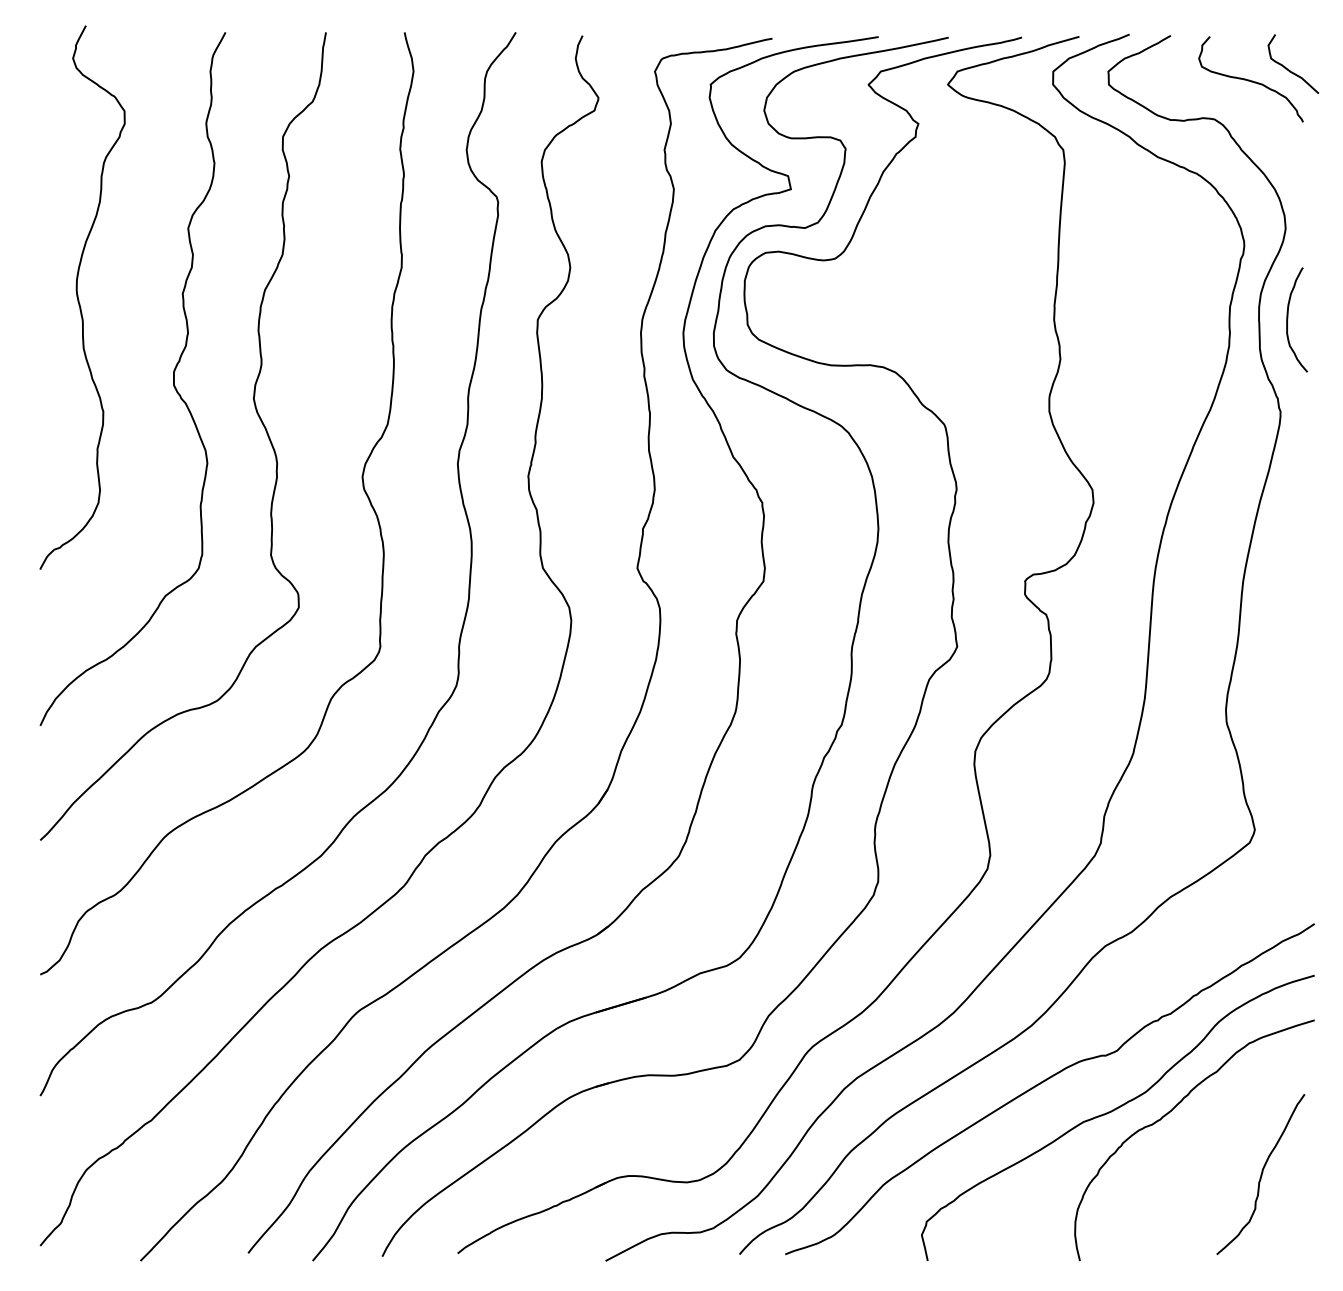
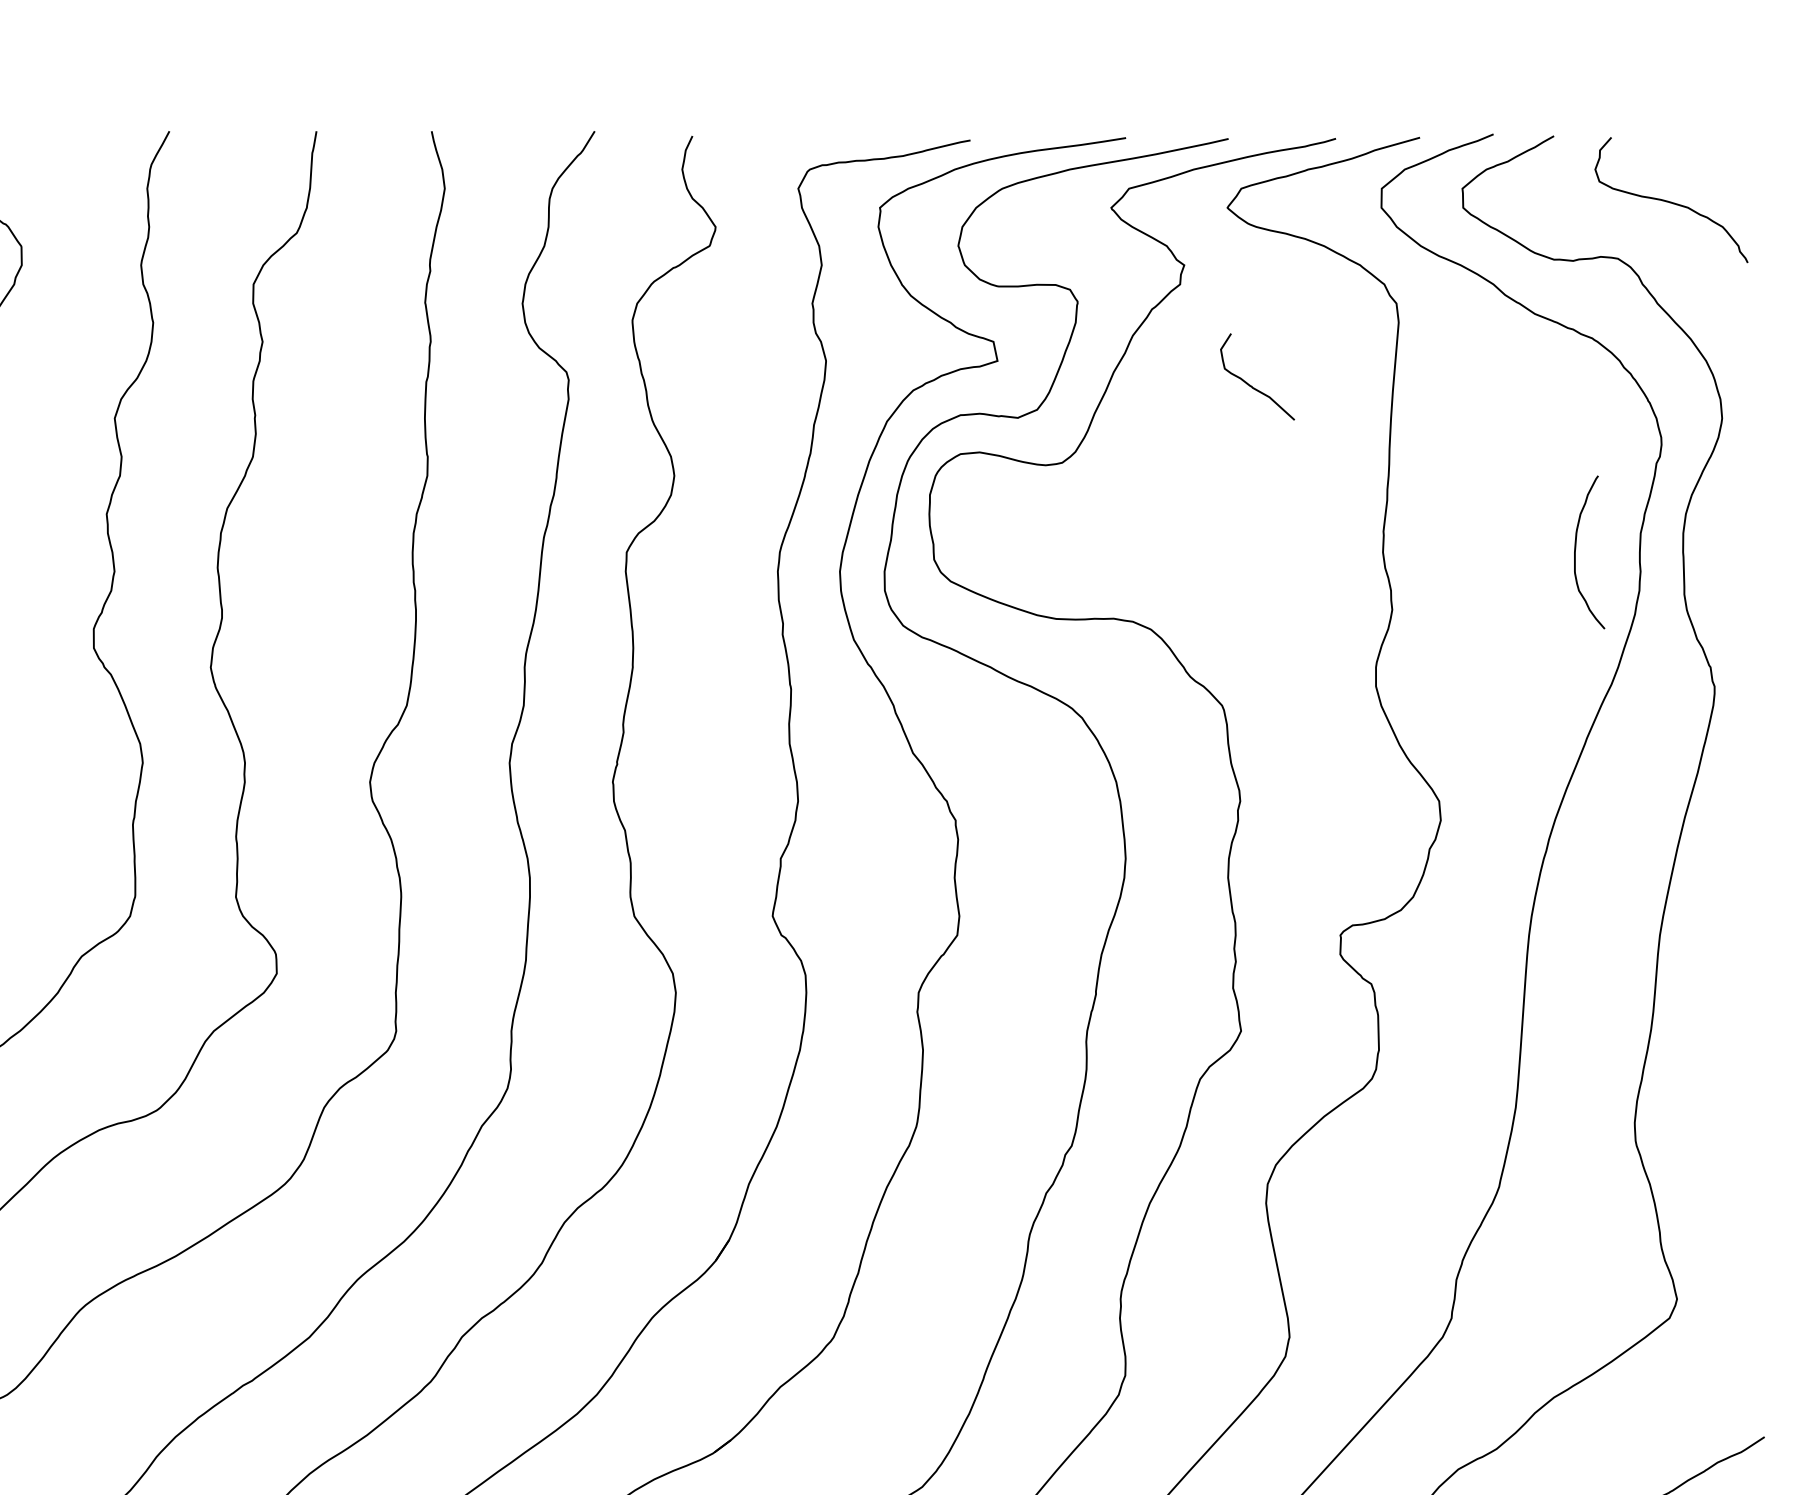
curve: (1289, 69) -> (1251, 384), moved
curve: (1288, 319) -> (1576, 551), moved

